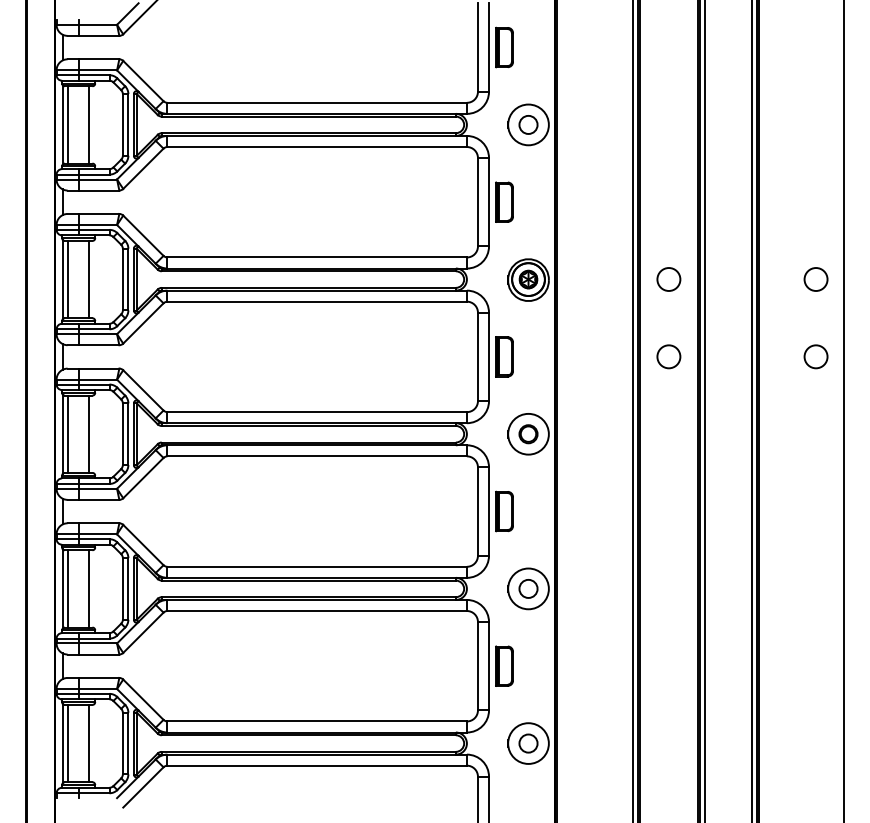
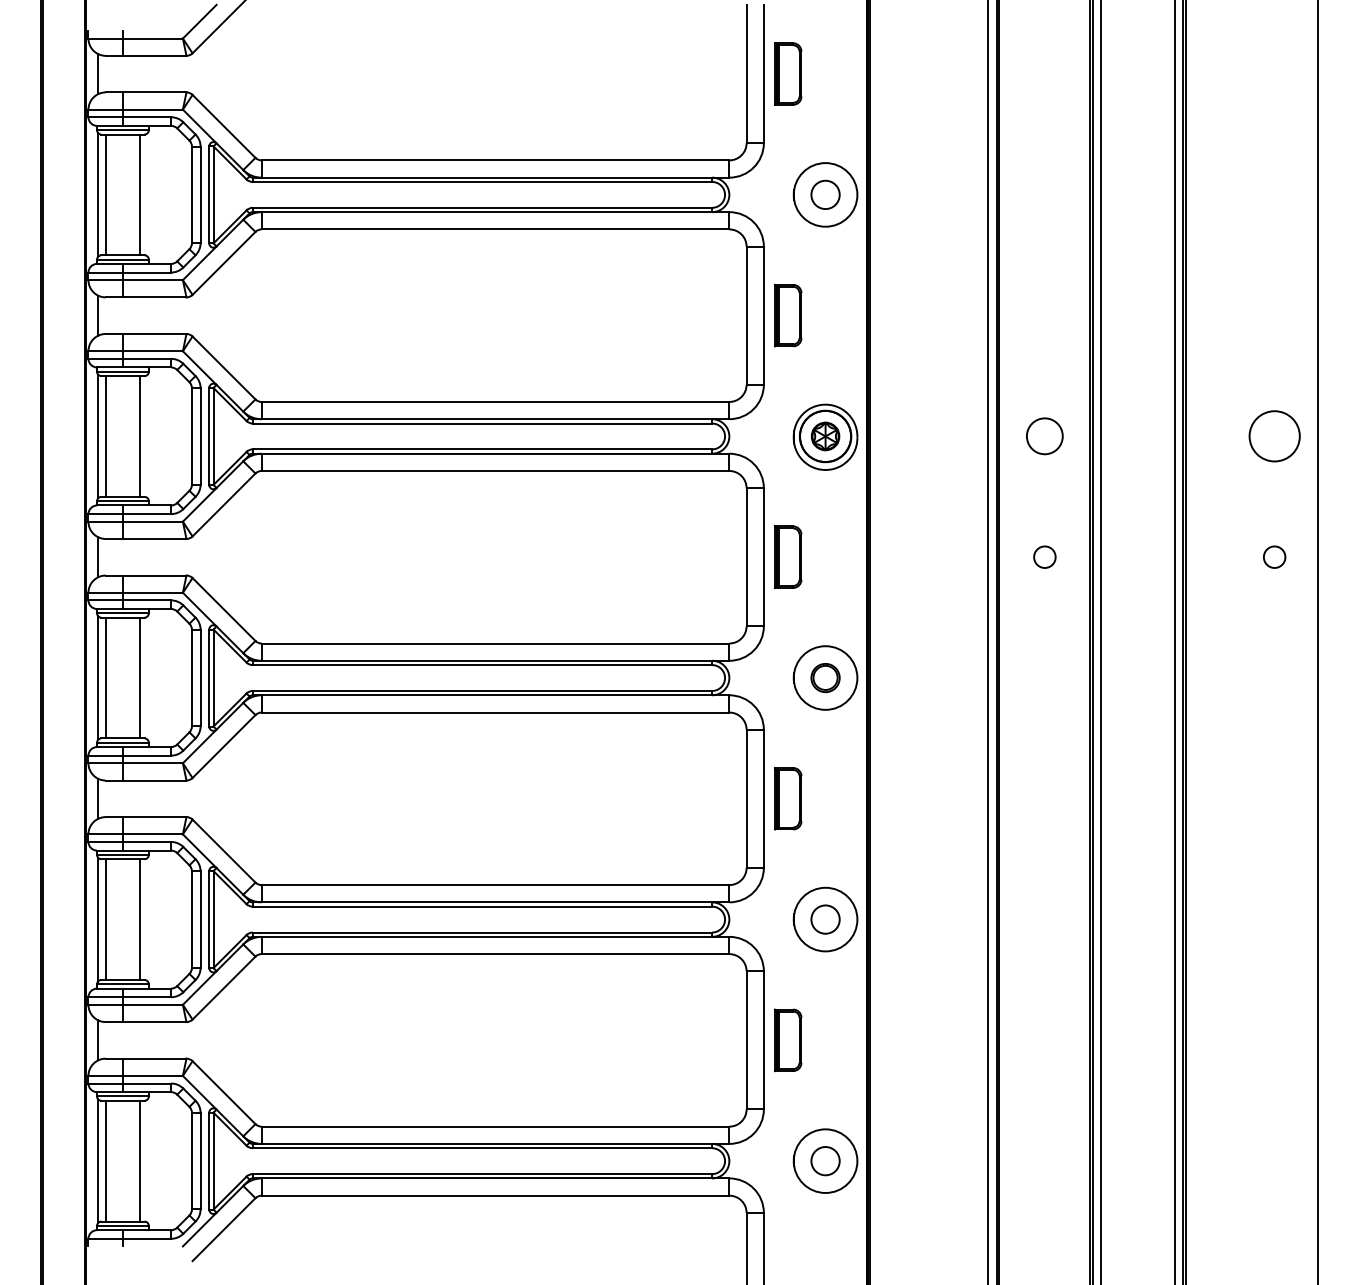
circle: (815, 279) -> (1273, 436), size x1.4
circle: (668, 356) -> (1044, 556), size x0.6
circle: (815, 356) -> (1273, 556), size x0.6

